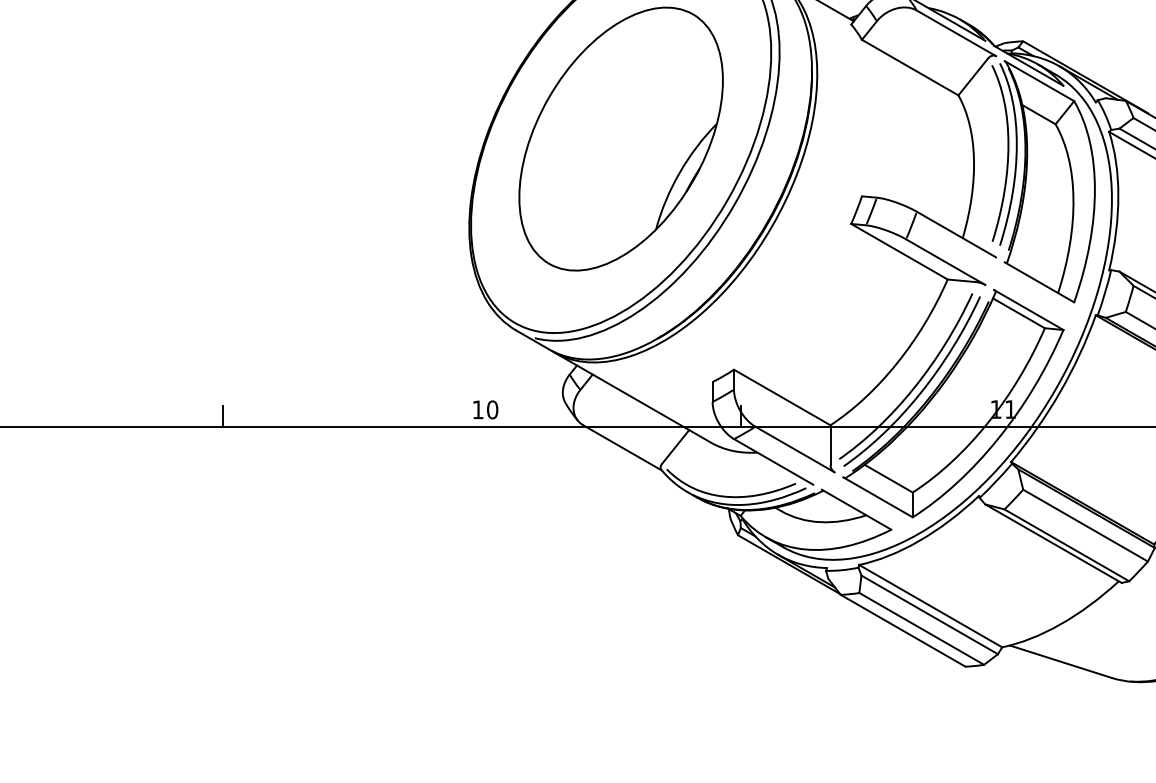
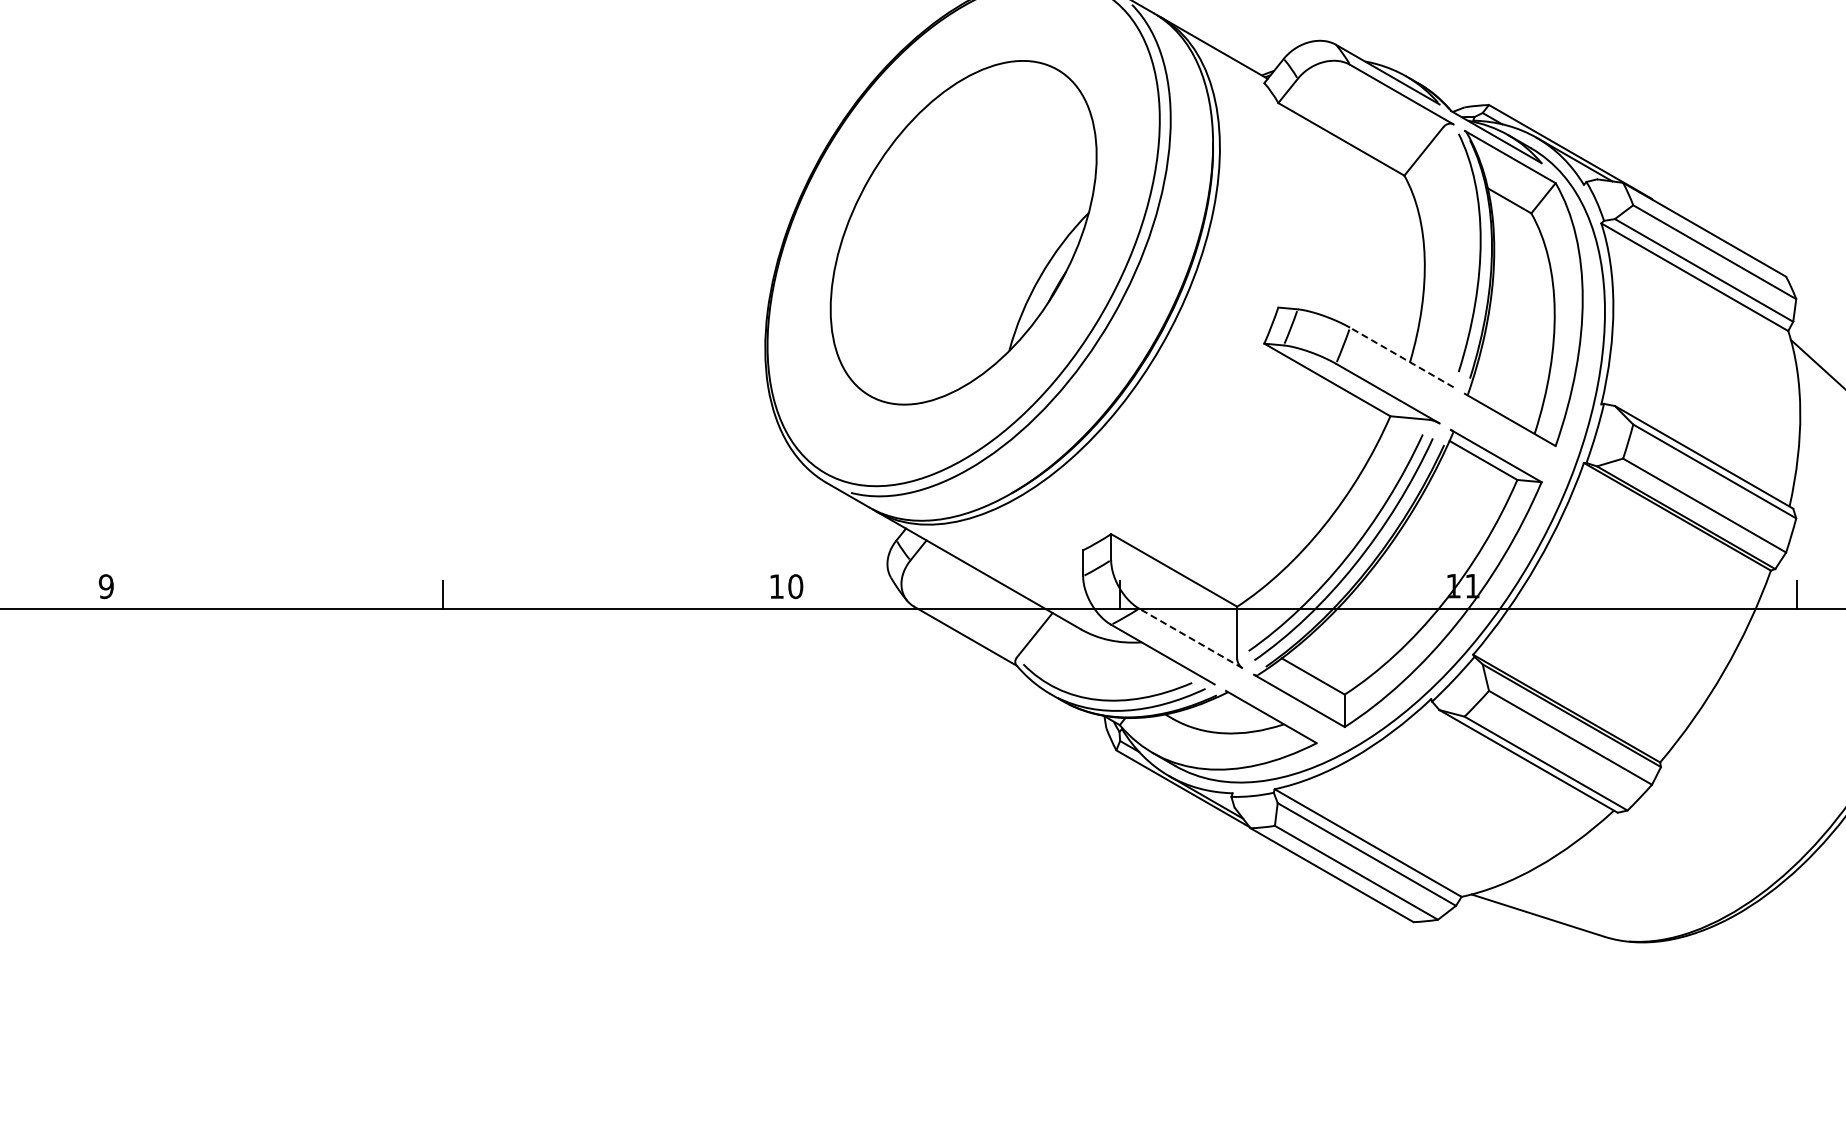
curve: (1007, 153) -> (1468, 251), removed
line: (956, 234) -> (1401, 357), solid -> dashed
line: (794, 449) -> (1190, 638), solid -> dashed

